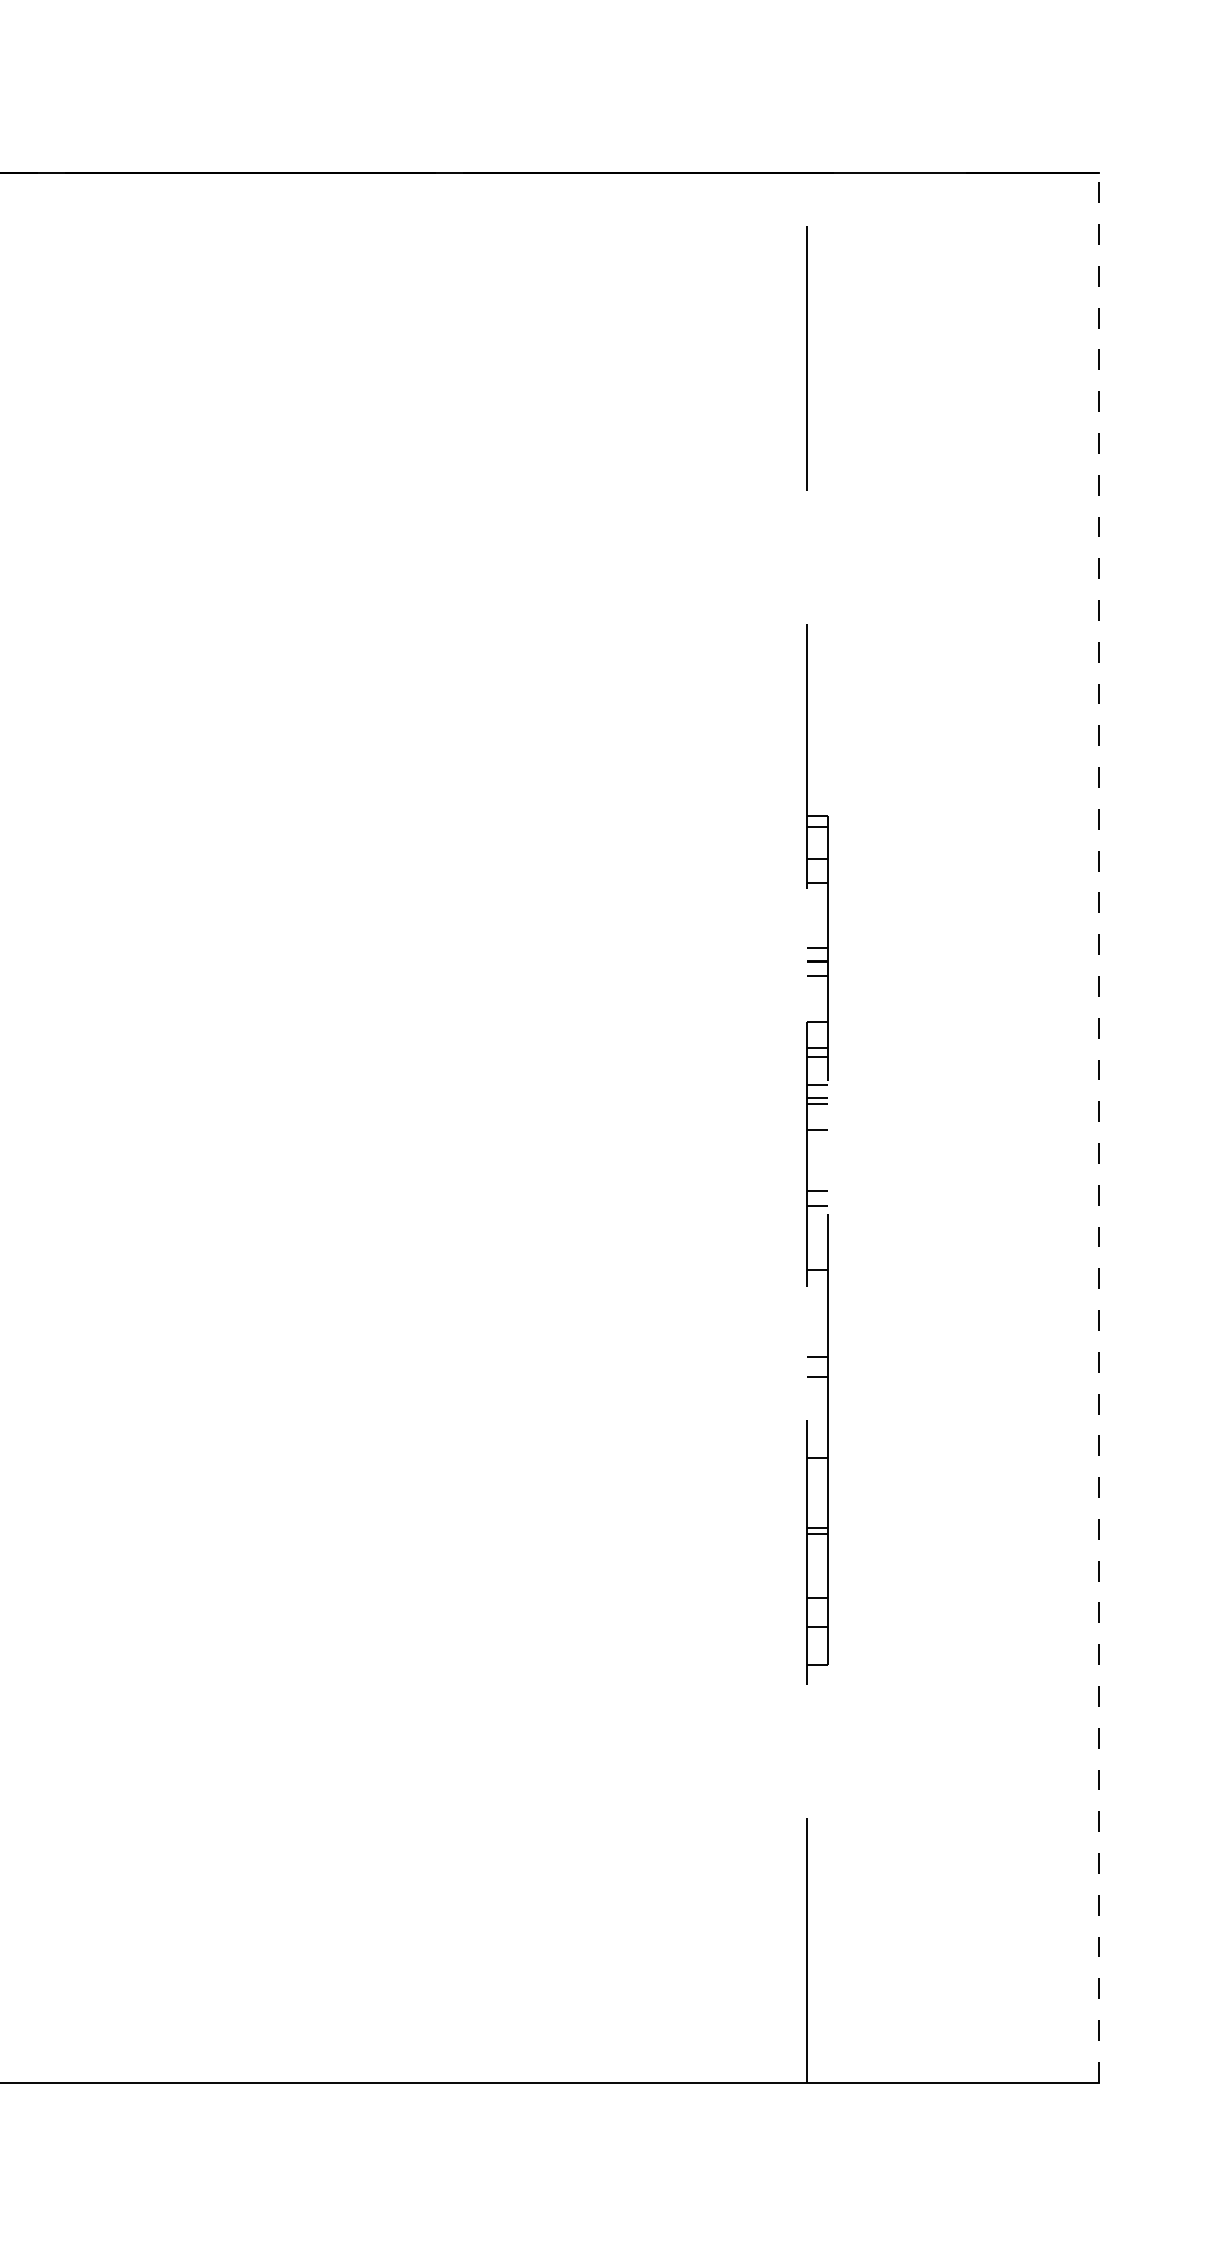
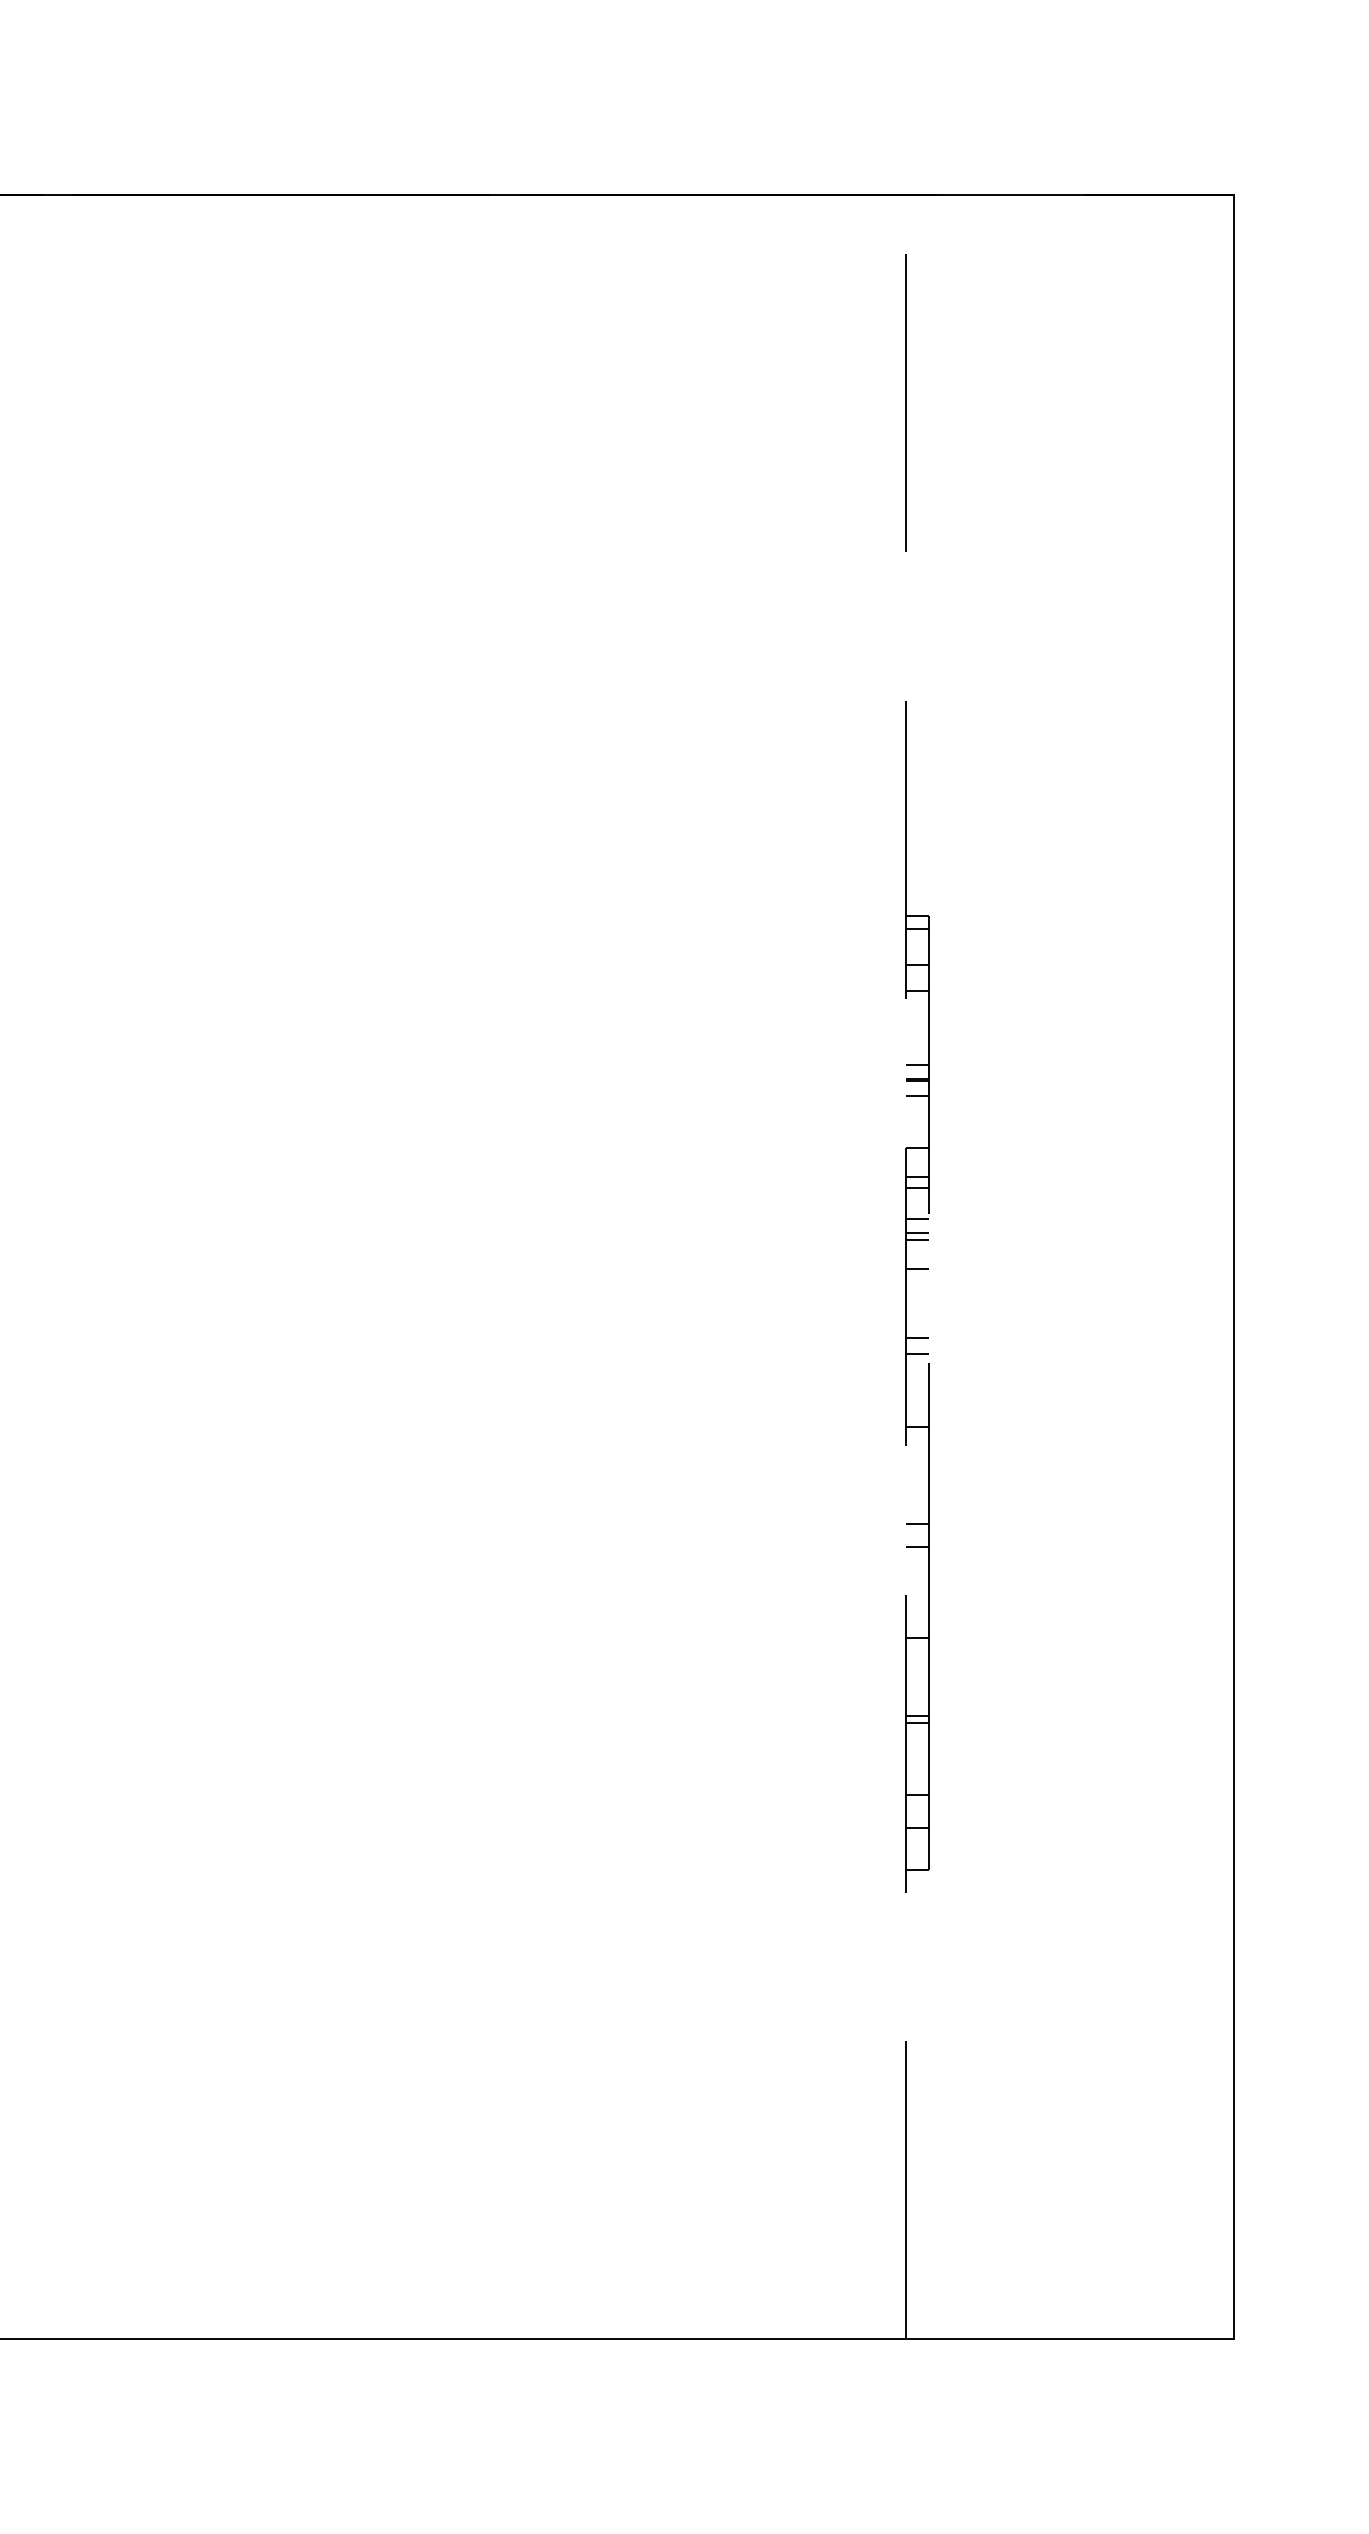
line: (1099, 1128) -> (1234, 1267), dashed -> solid

